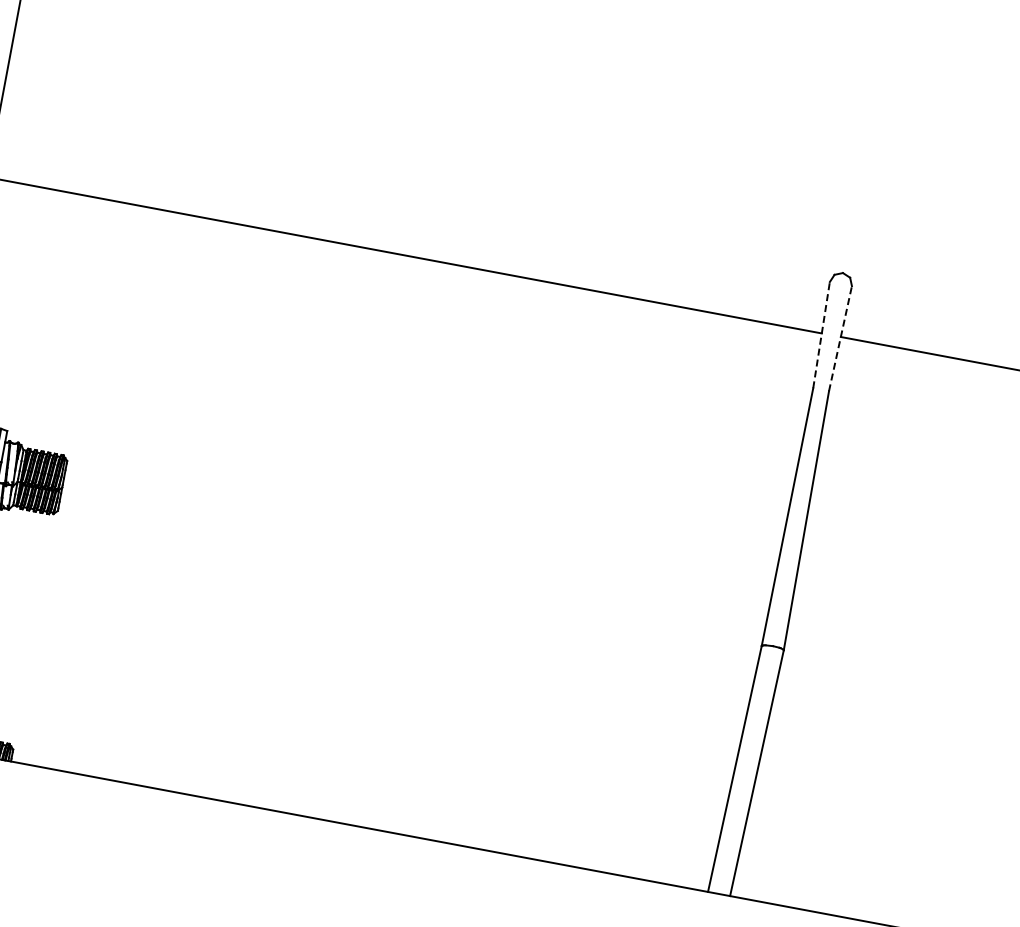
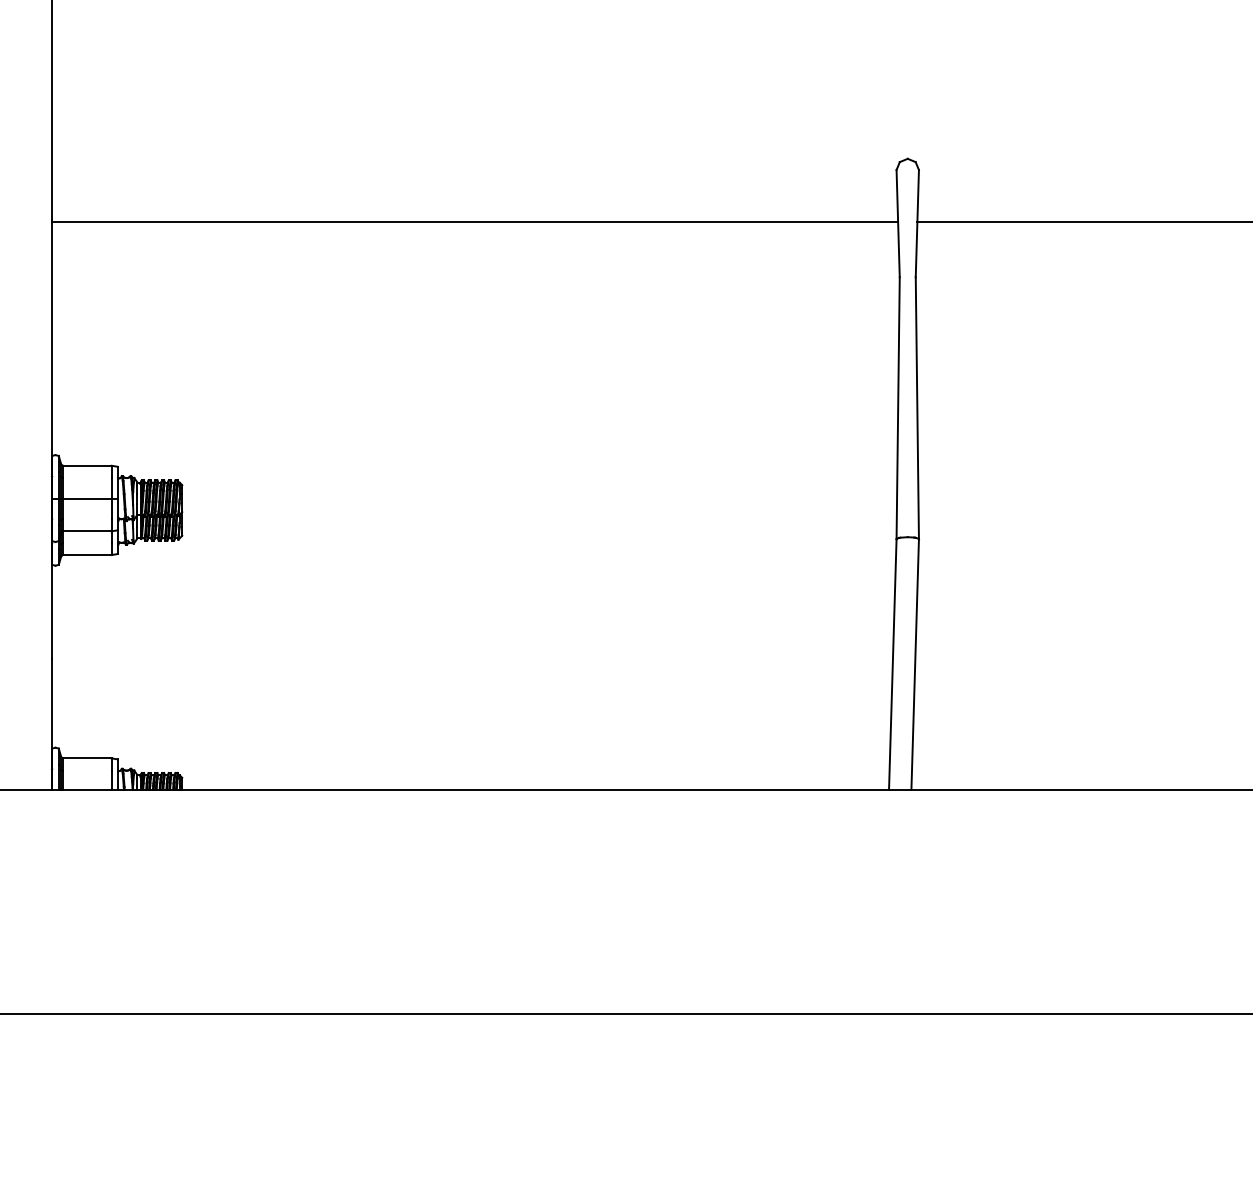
line: (821, 335) -> (898, 223), dashed -> solid
line: (840, 338) -> (917, 223), dashed -> solid

